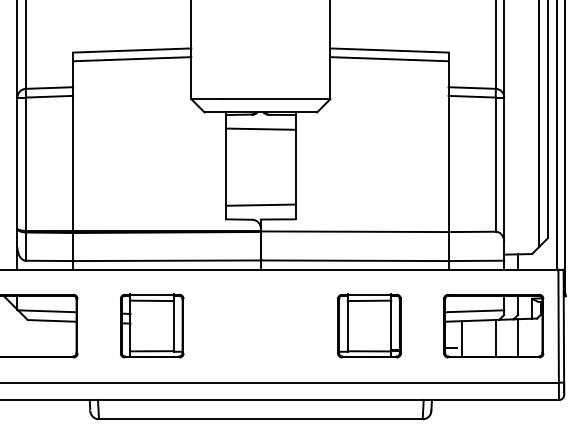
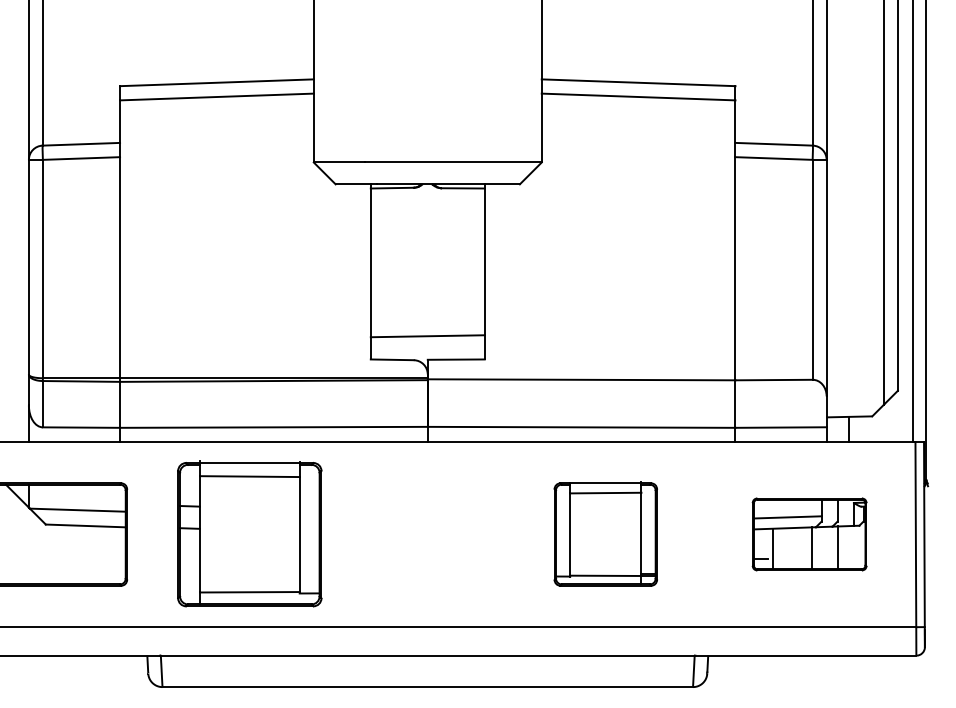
line: (260, 128) -> (427, 210), removed
part: (151, 325) -> (248, 533), size x1.4
part: (493, 325) -> (809, 533), size x0.7

